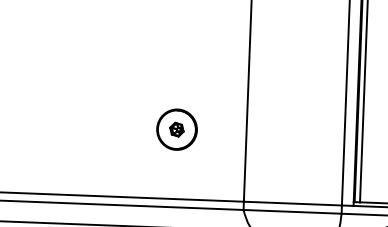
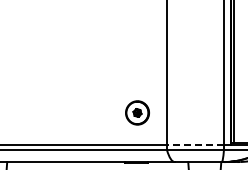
part: (176, 128) -> (137, 112), moved
line: (291, 203) -> (194, 145), solid -> dashed

